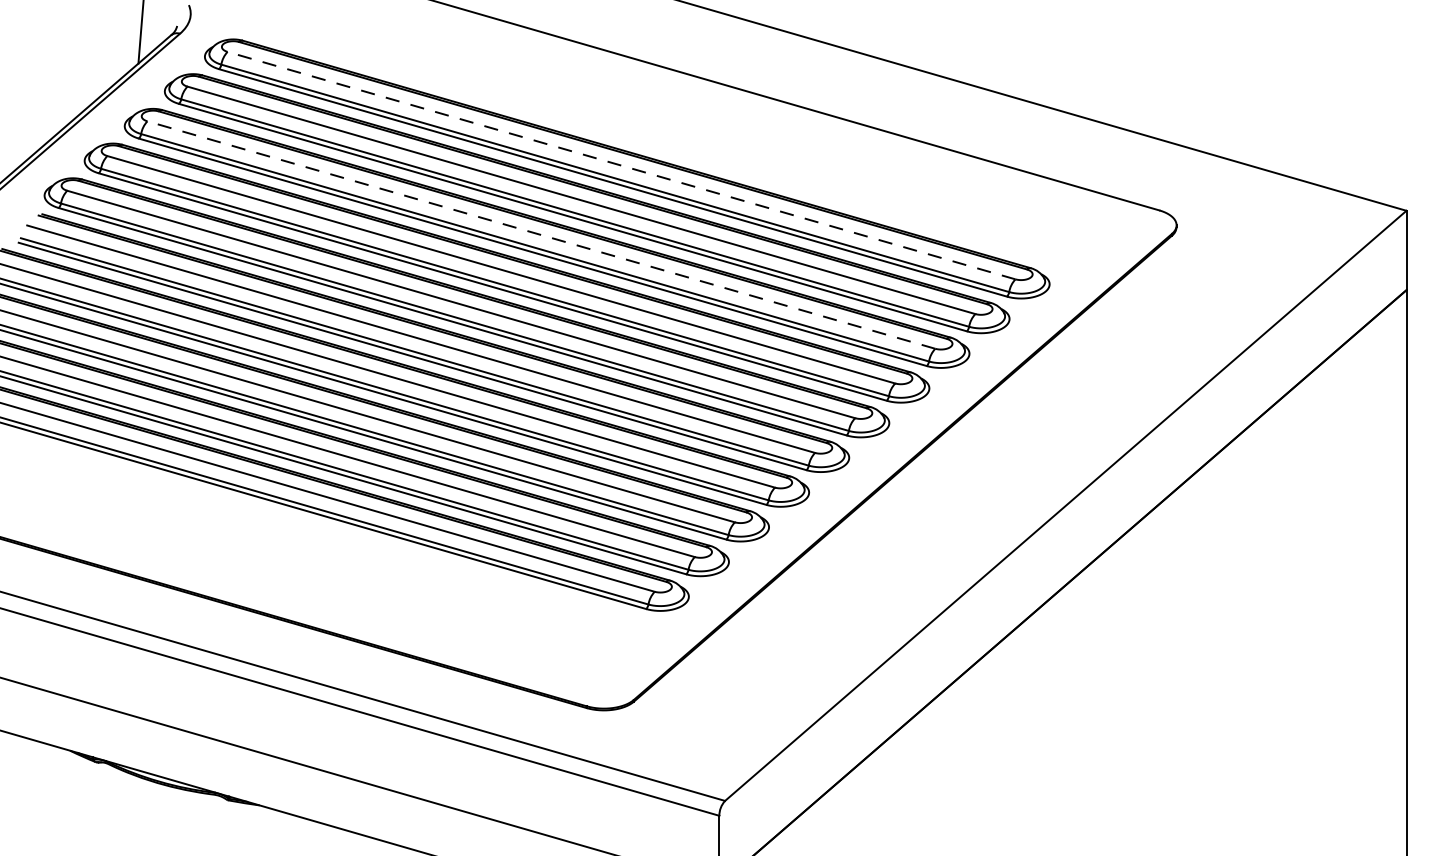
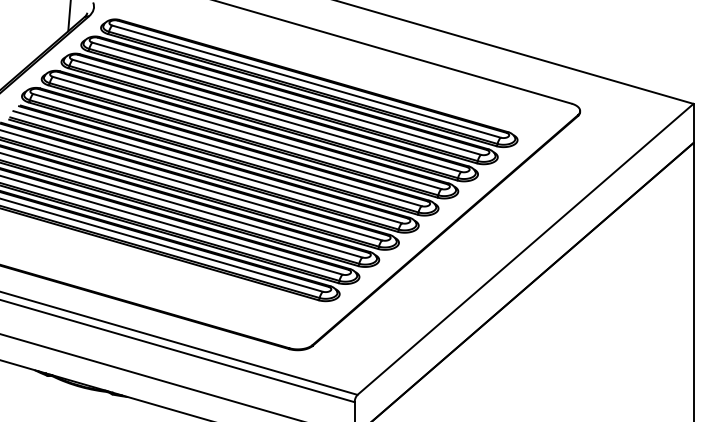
line: (621, 165) -> (306, 81), dashed -> solid
line: (540, 234) -> (266, 115), dashed -> solid

